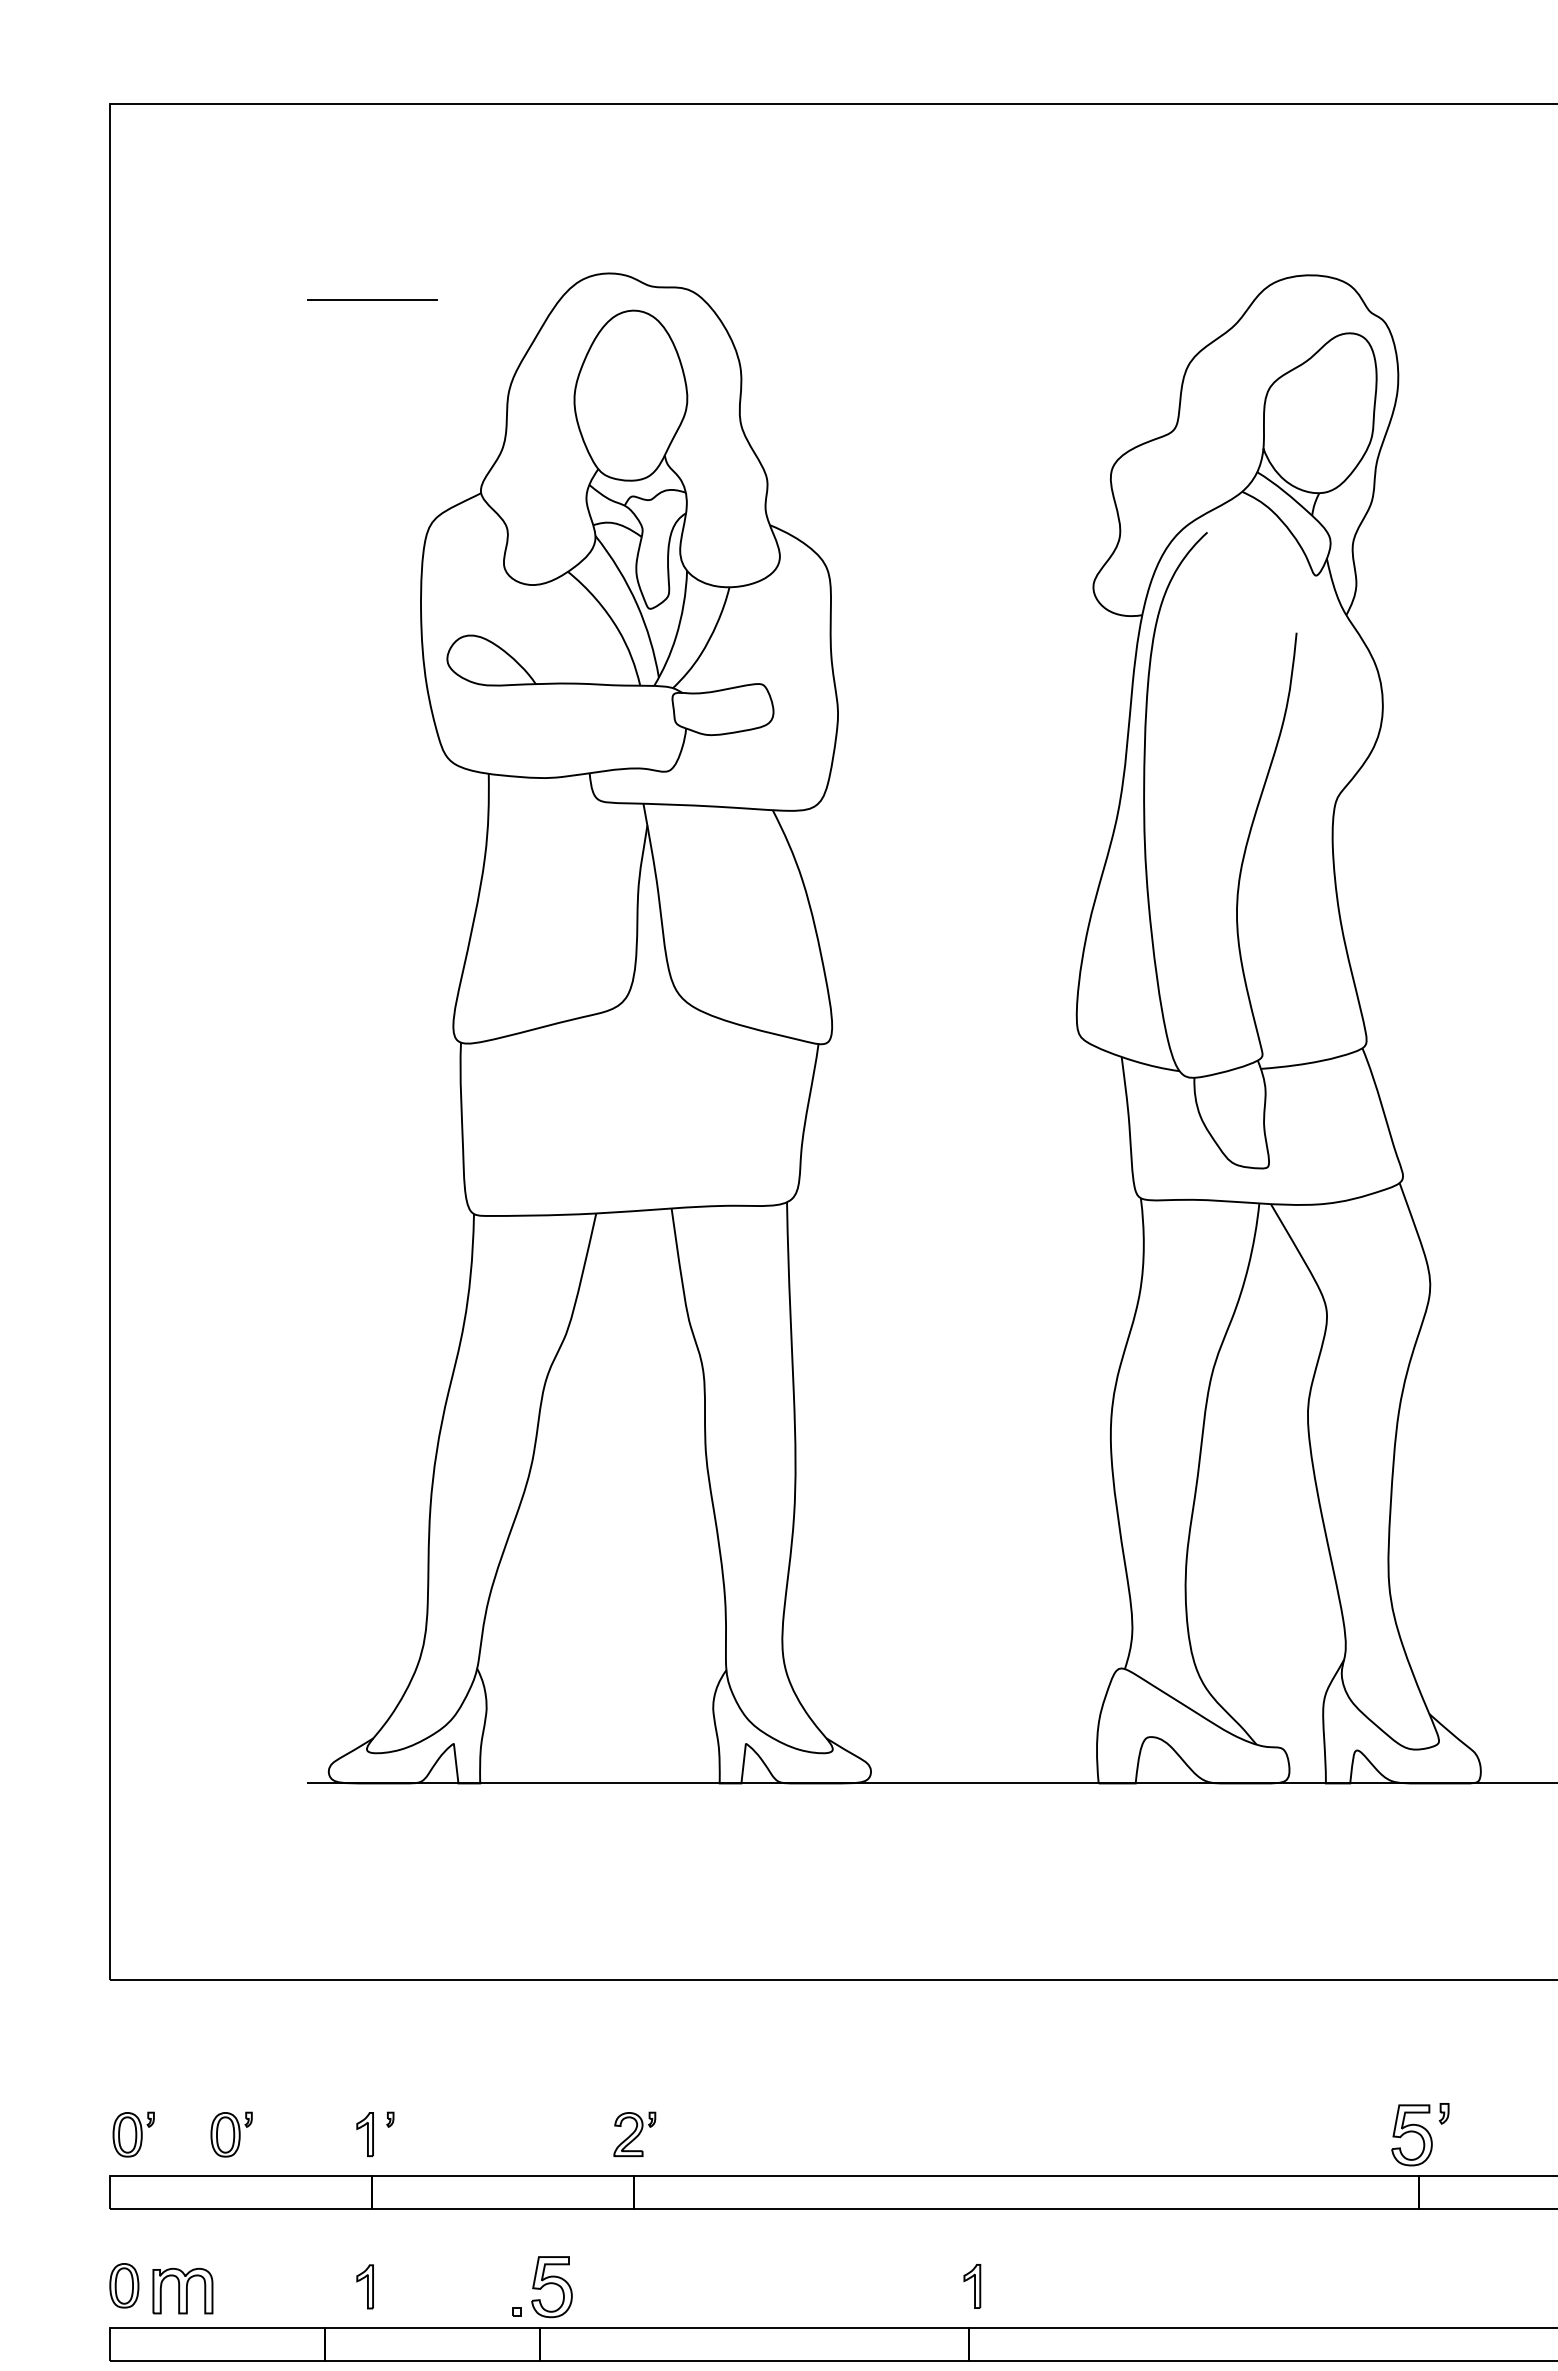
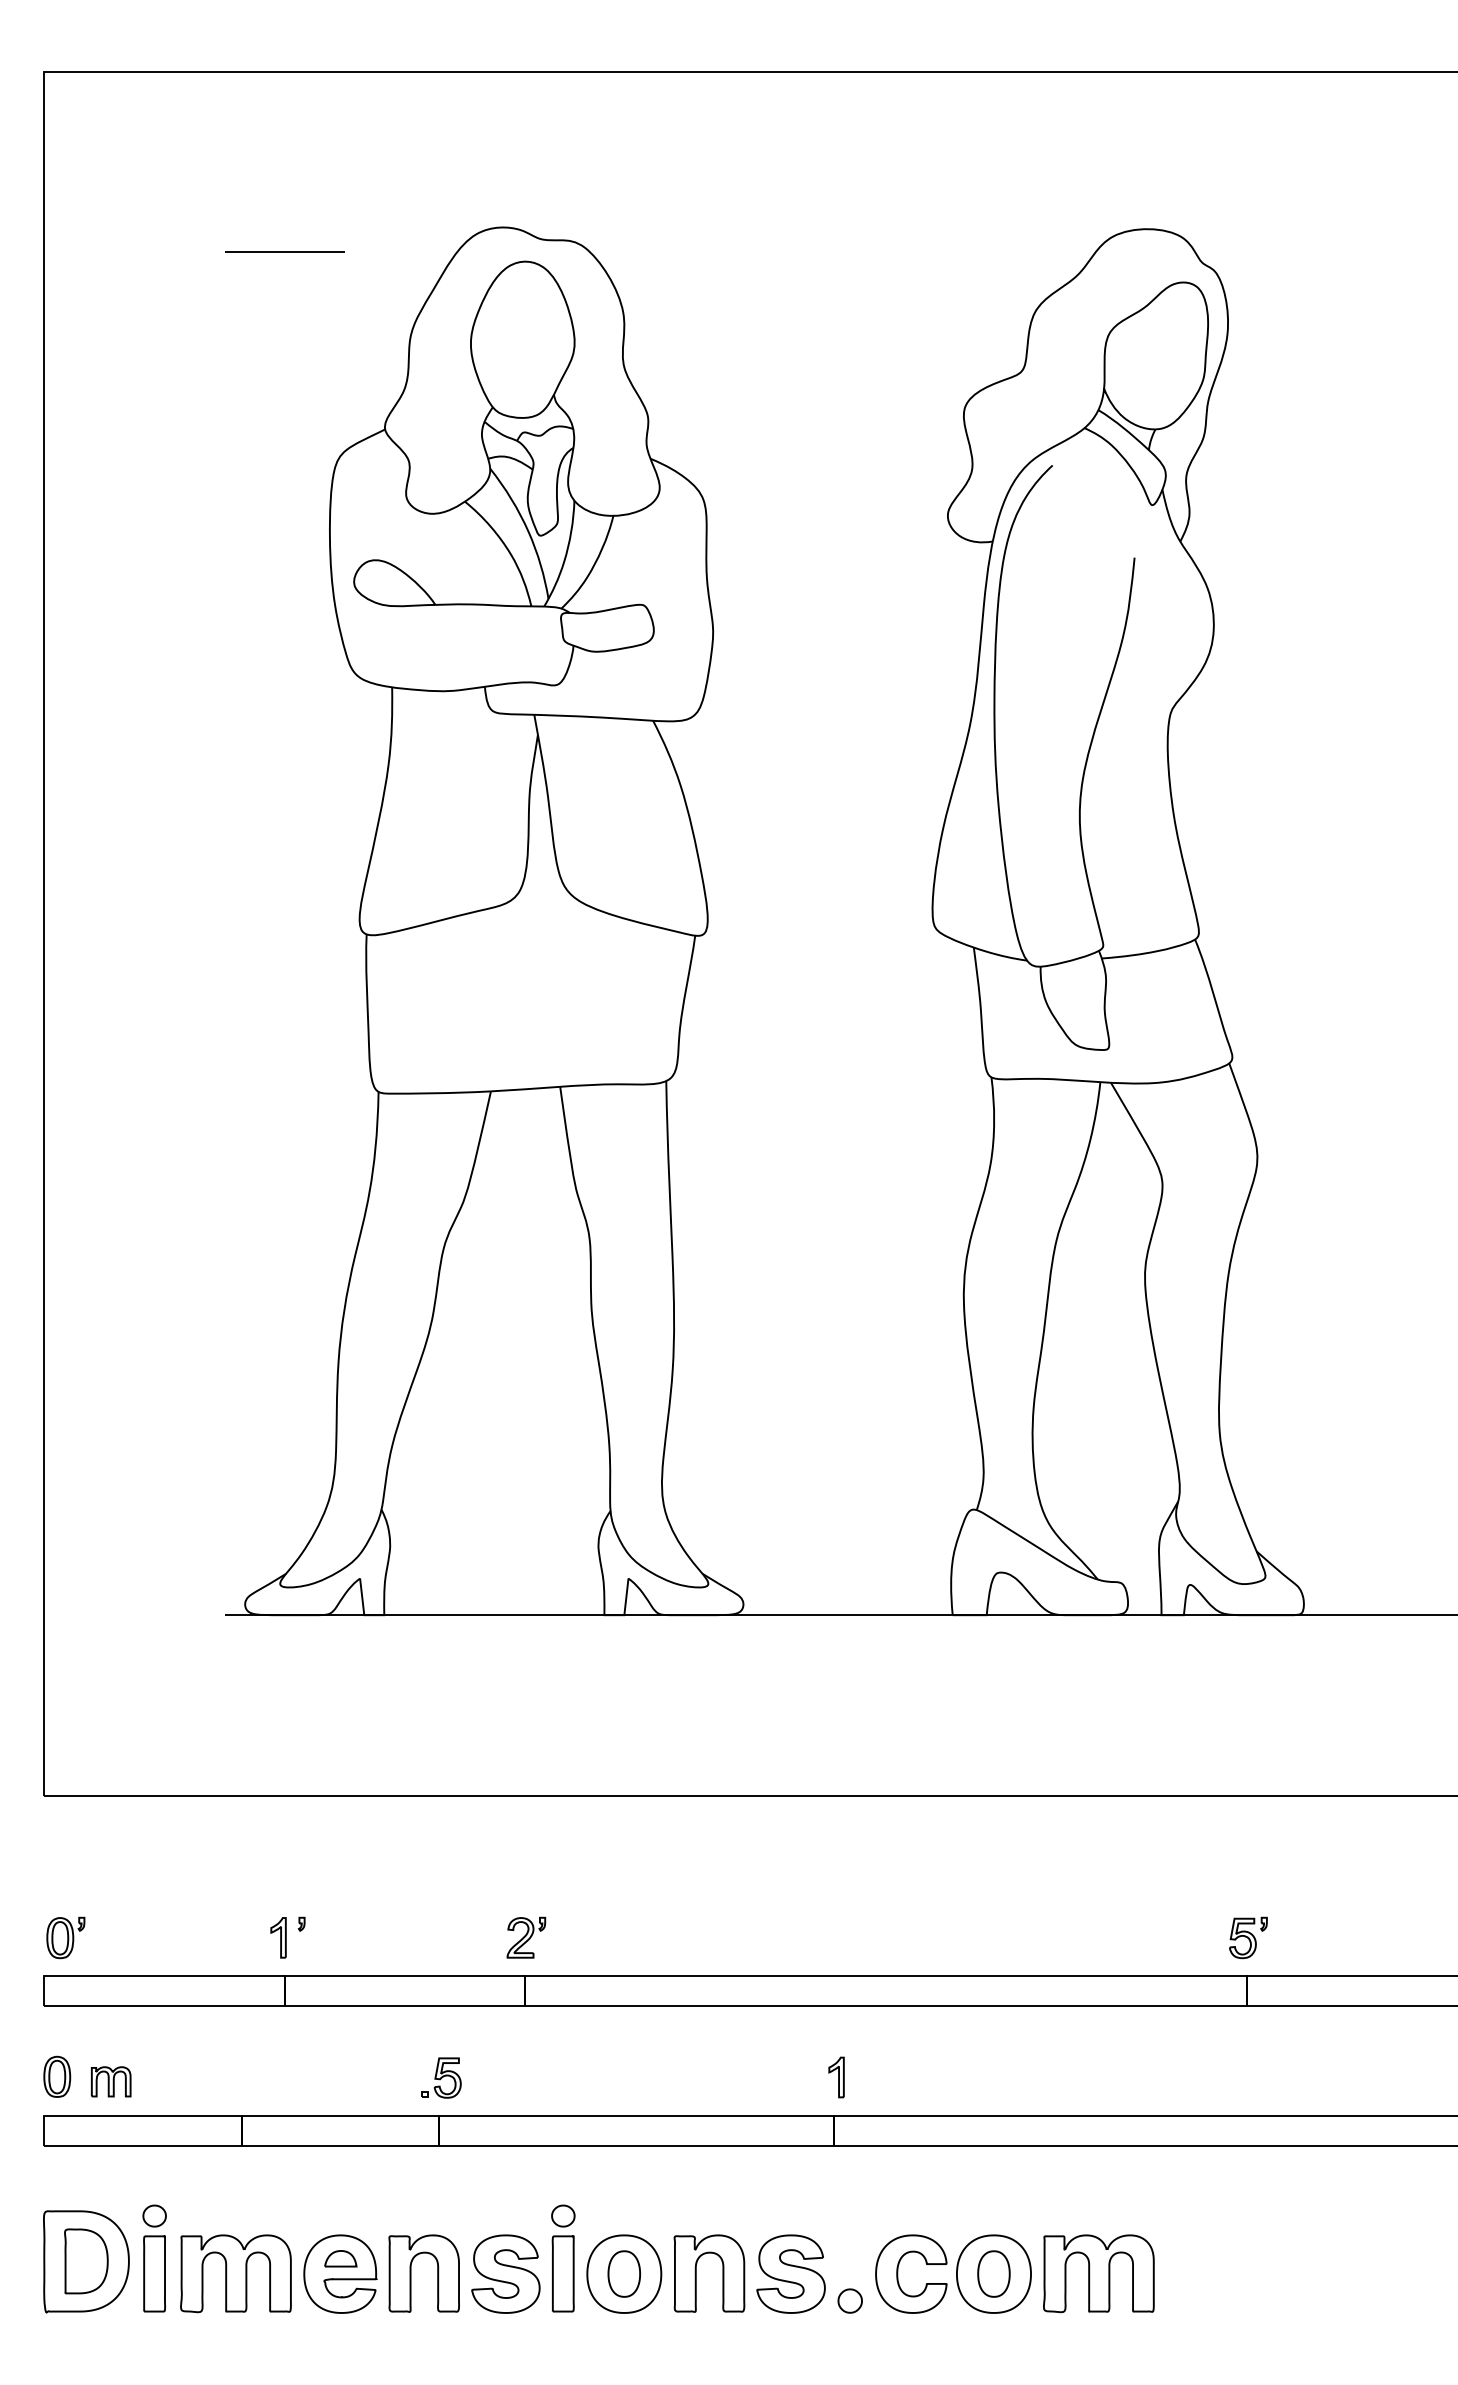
part: (231, 2134) -> (155, 1937), removed
part: (1420, 2134) -> (1248, 1937), size x0.71
part: (365, 2286) -> (278, 2077), removed
part: (542, 2286) -> (441, 2077), size x0.71
part: (183, 2290) -> (111, 2081), size x0.71

